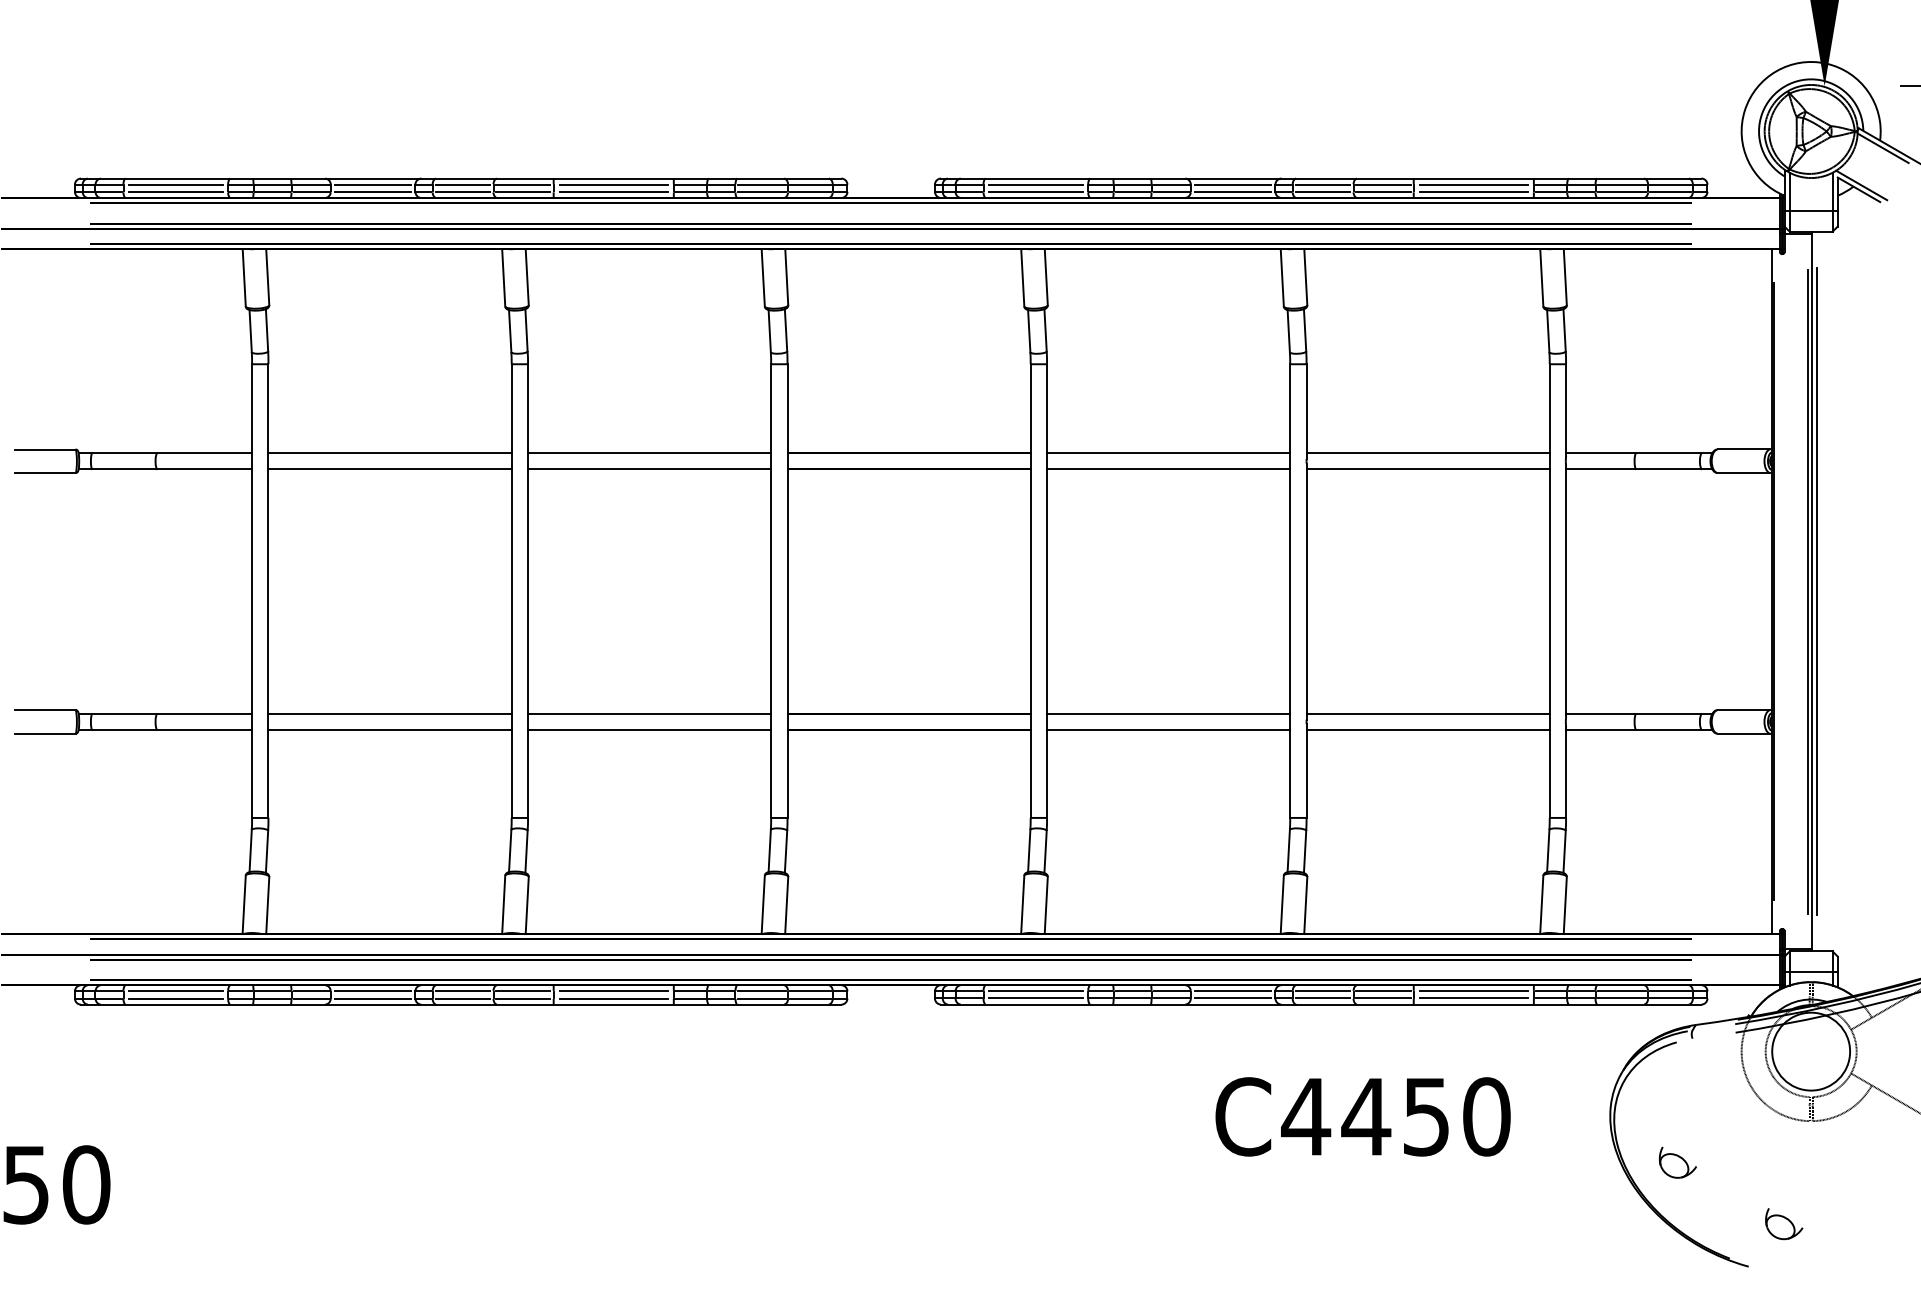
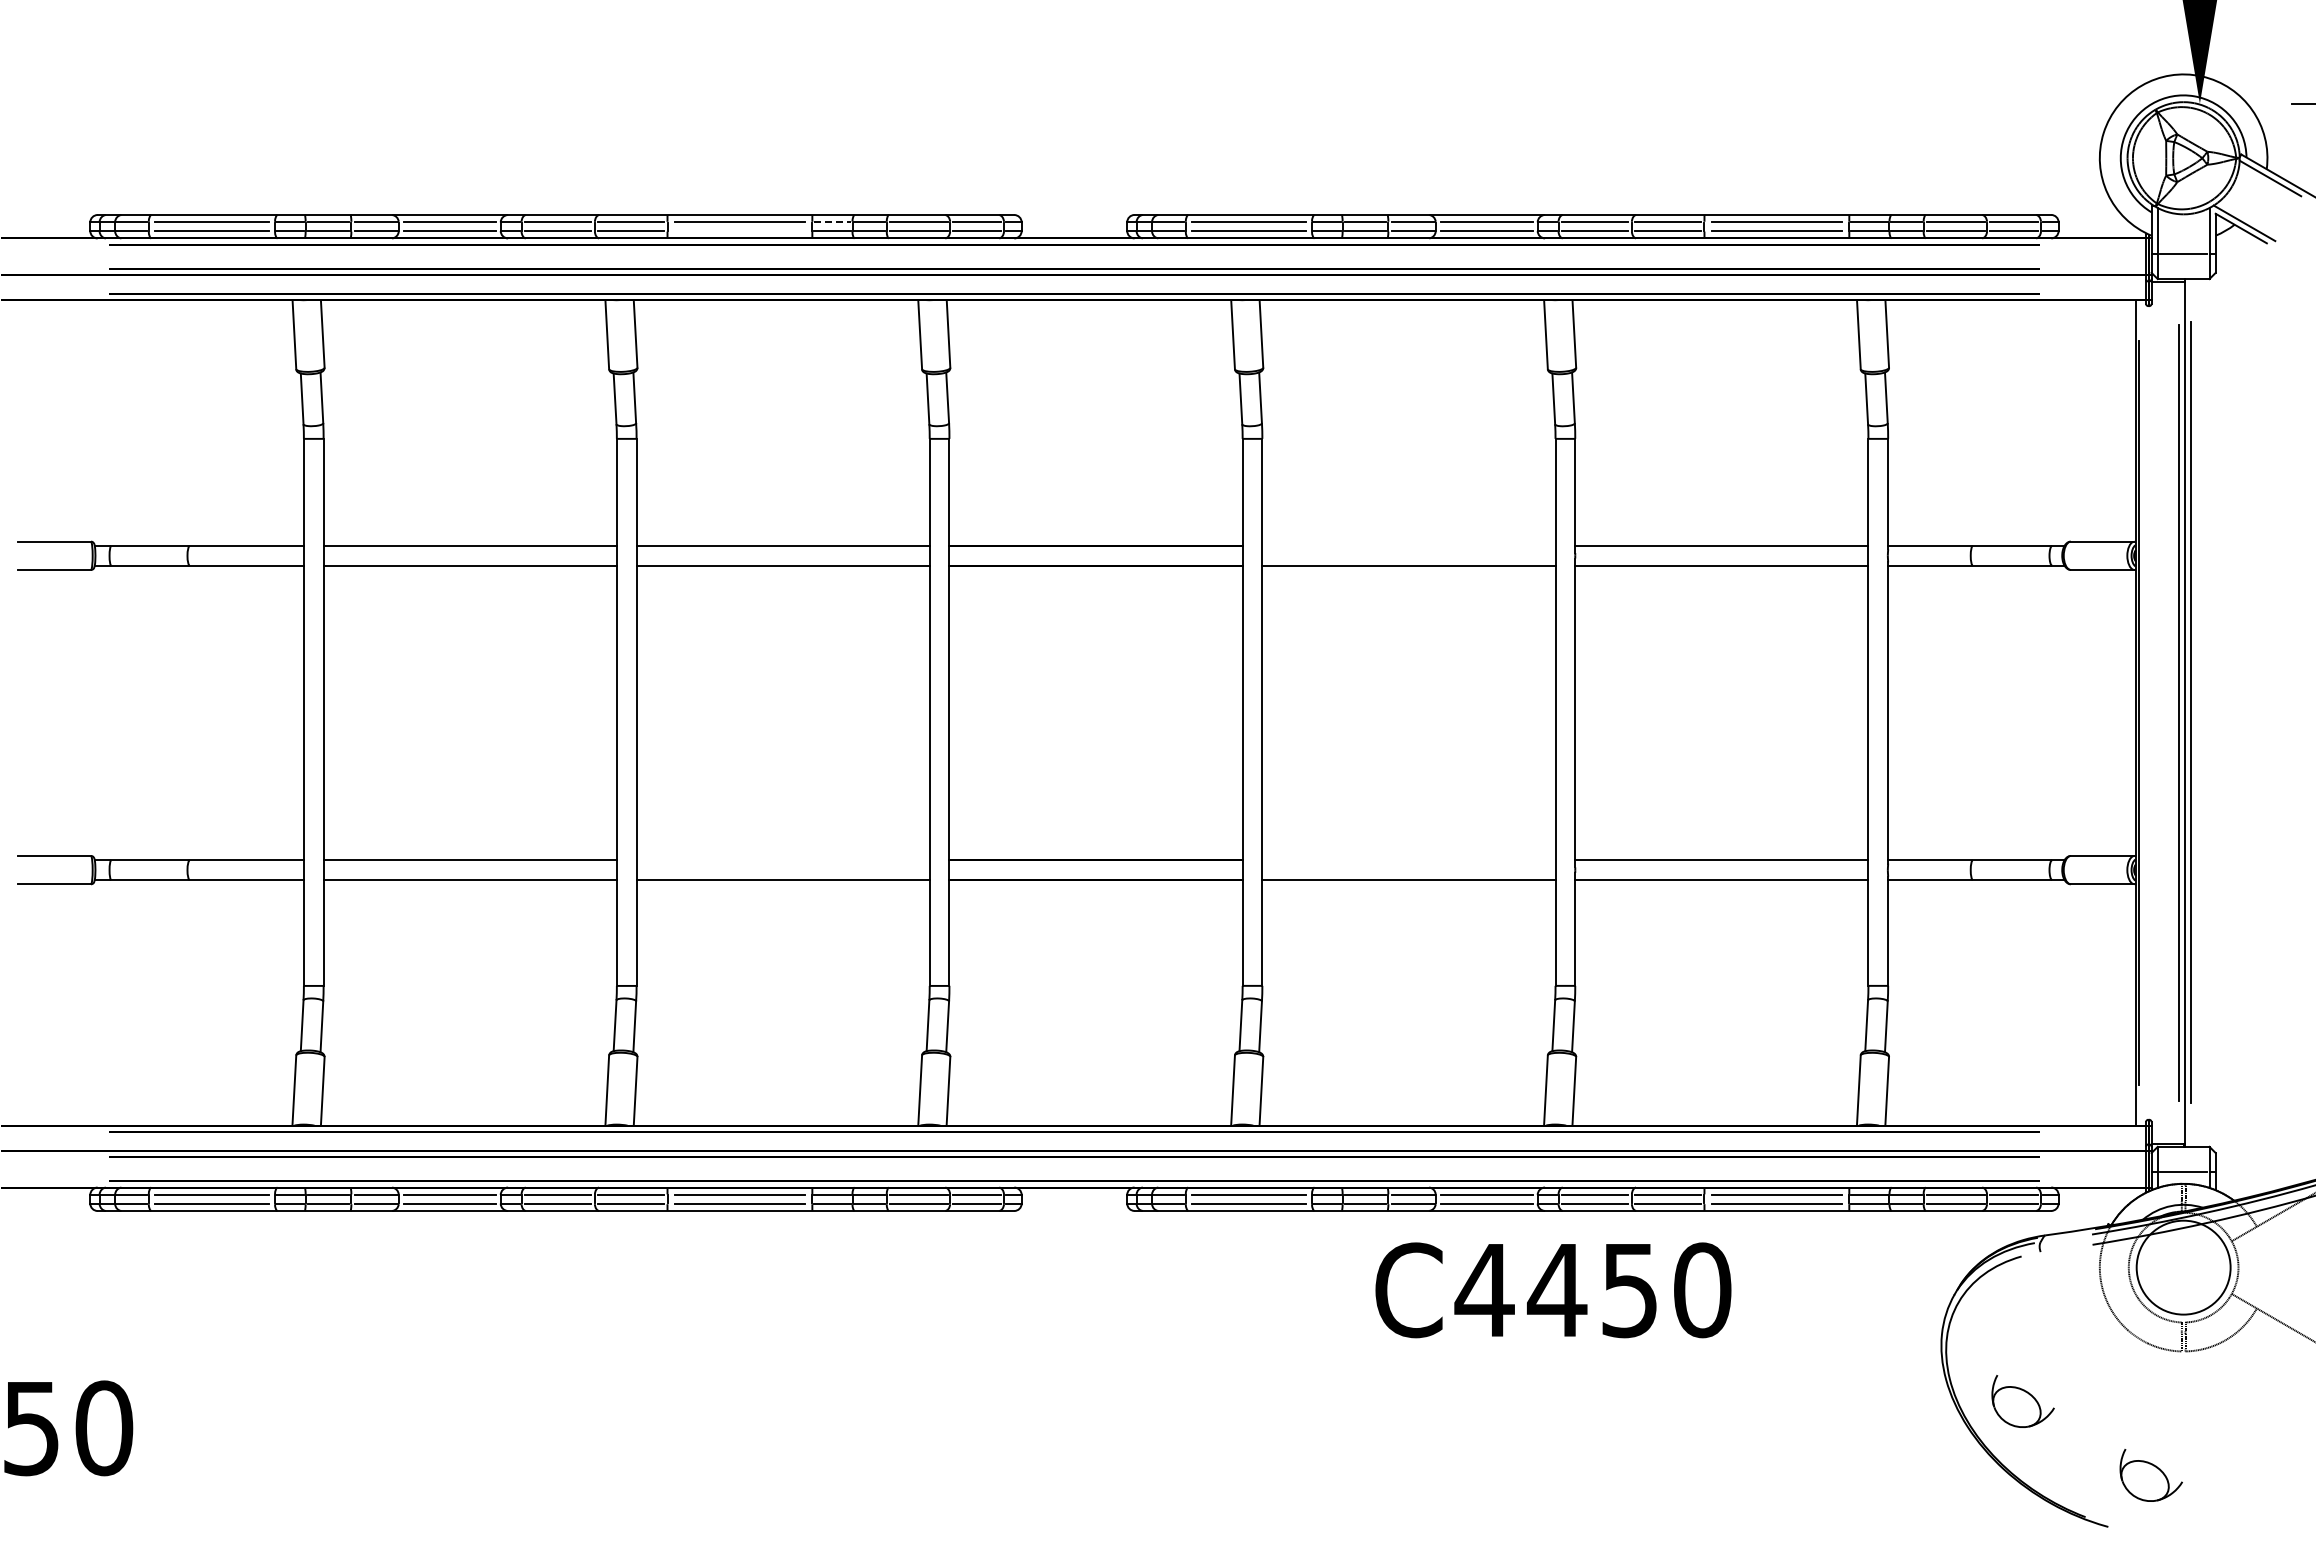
line: (690, 184) -> (832, 222), solid -> dashed
line: (613, 192) -> (739, 231), removed
line: (1168, 452) -> (1408, 545), removed
line: (649, 713) -> (782, 860), removed
line: (1168, 713) -> (1408, 860), removed
text: (1363, 1117) -> (1553, 1290), moved
part: (1677, 1162) -> (2022, 1401), size x1.4
part: (1783, 1224) -> (2150, 1475), size x1.4

